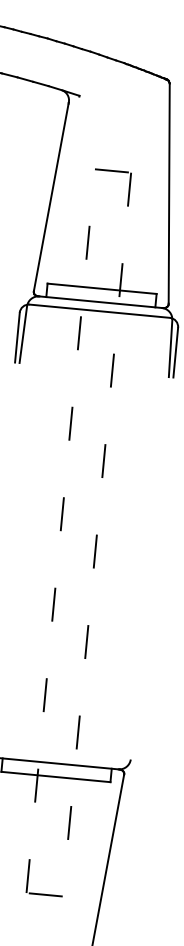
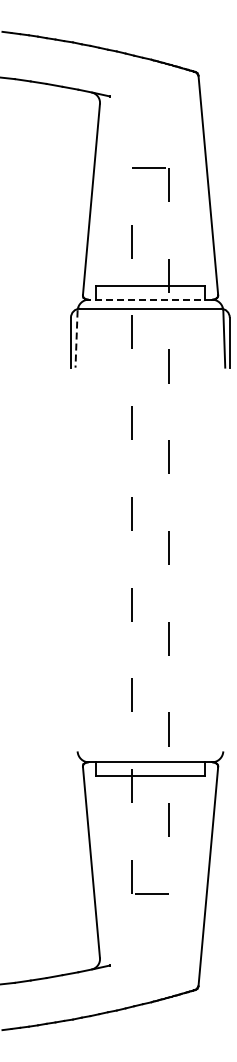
line: (100, 302) -> (150, 299), solid -> dashed
line: (23, 335) -> (76, 339), solid -> dashed

